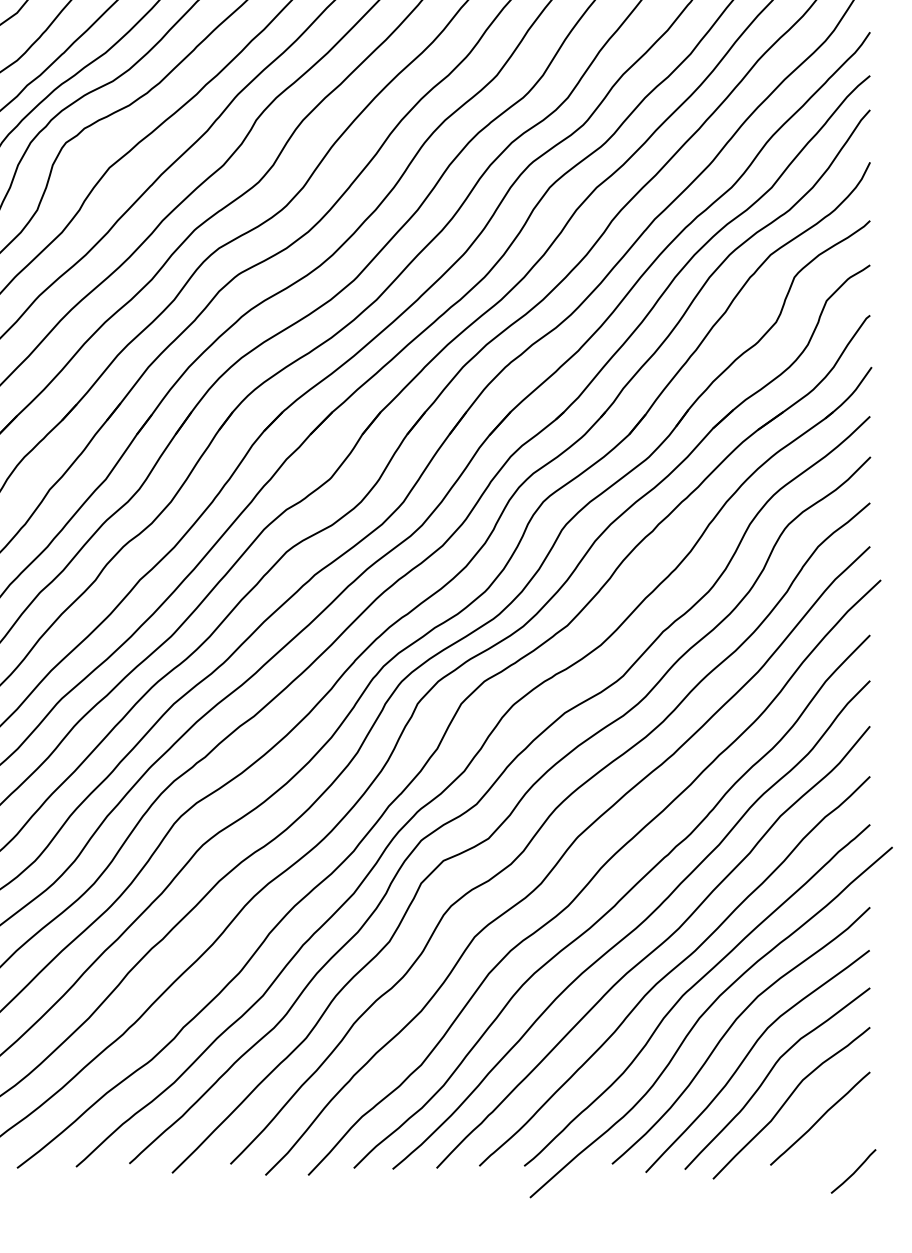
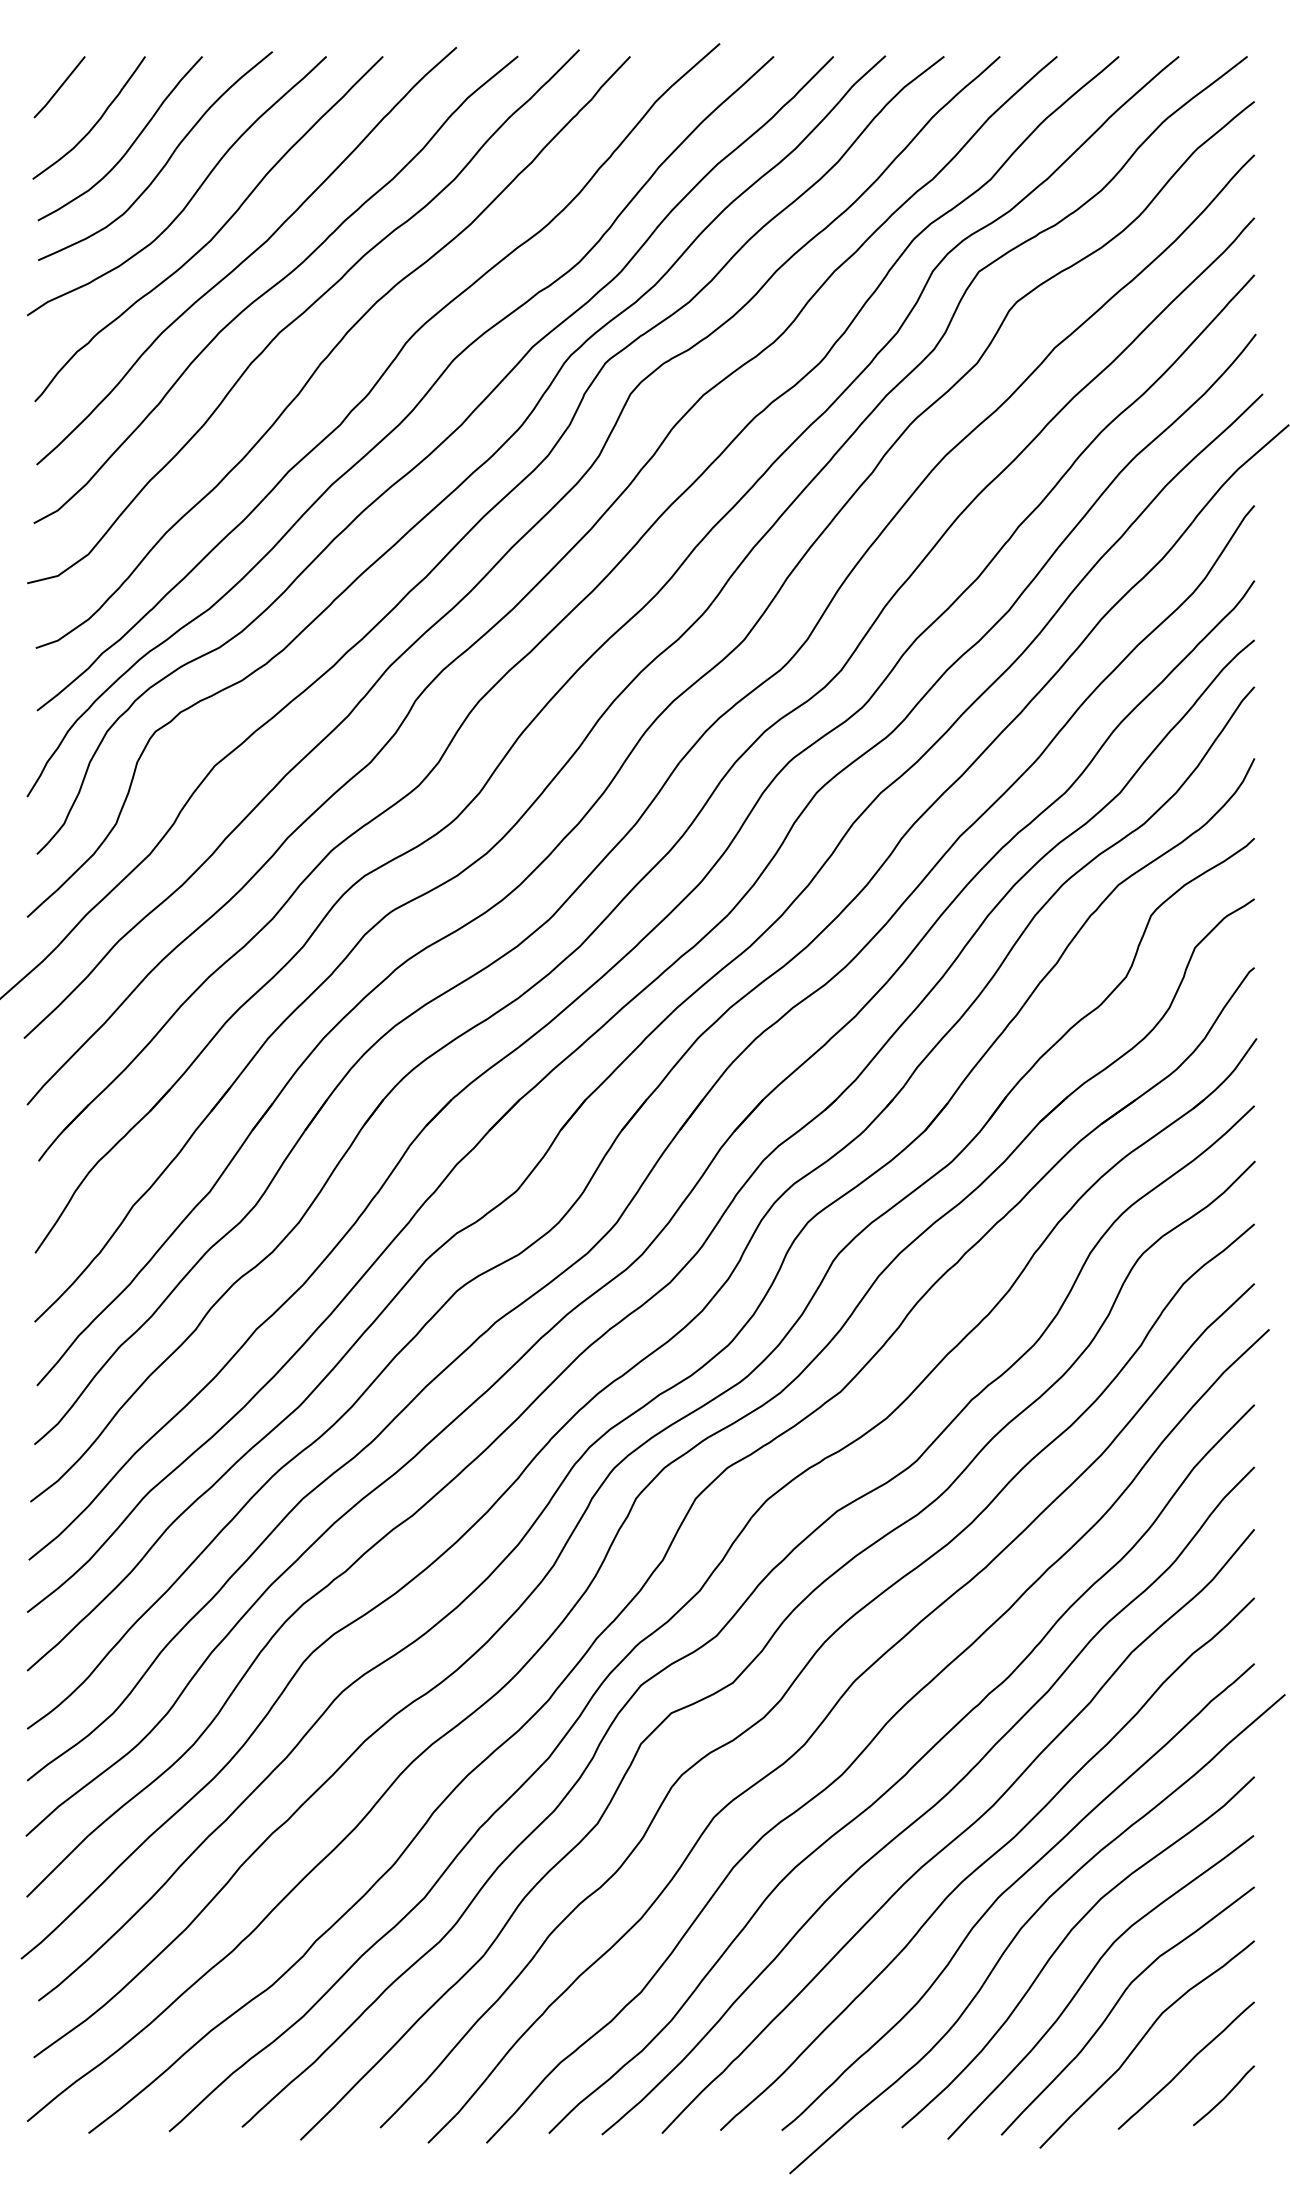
curve: (854, 1171) -> (1224, 2096), moved

